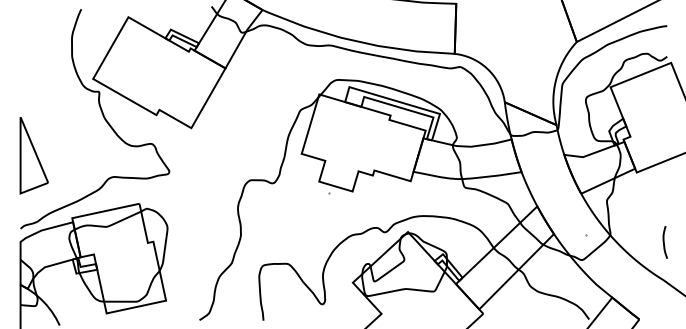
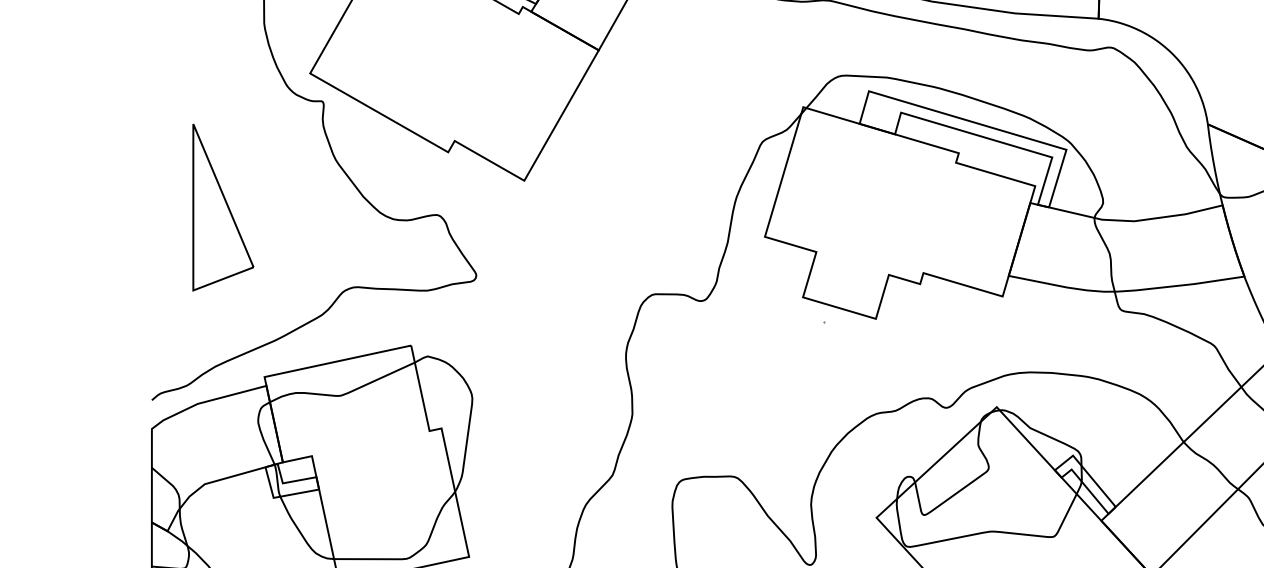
part: (33, 155) -> (221, 207), moved

